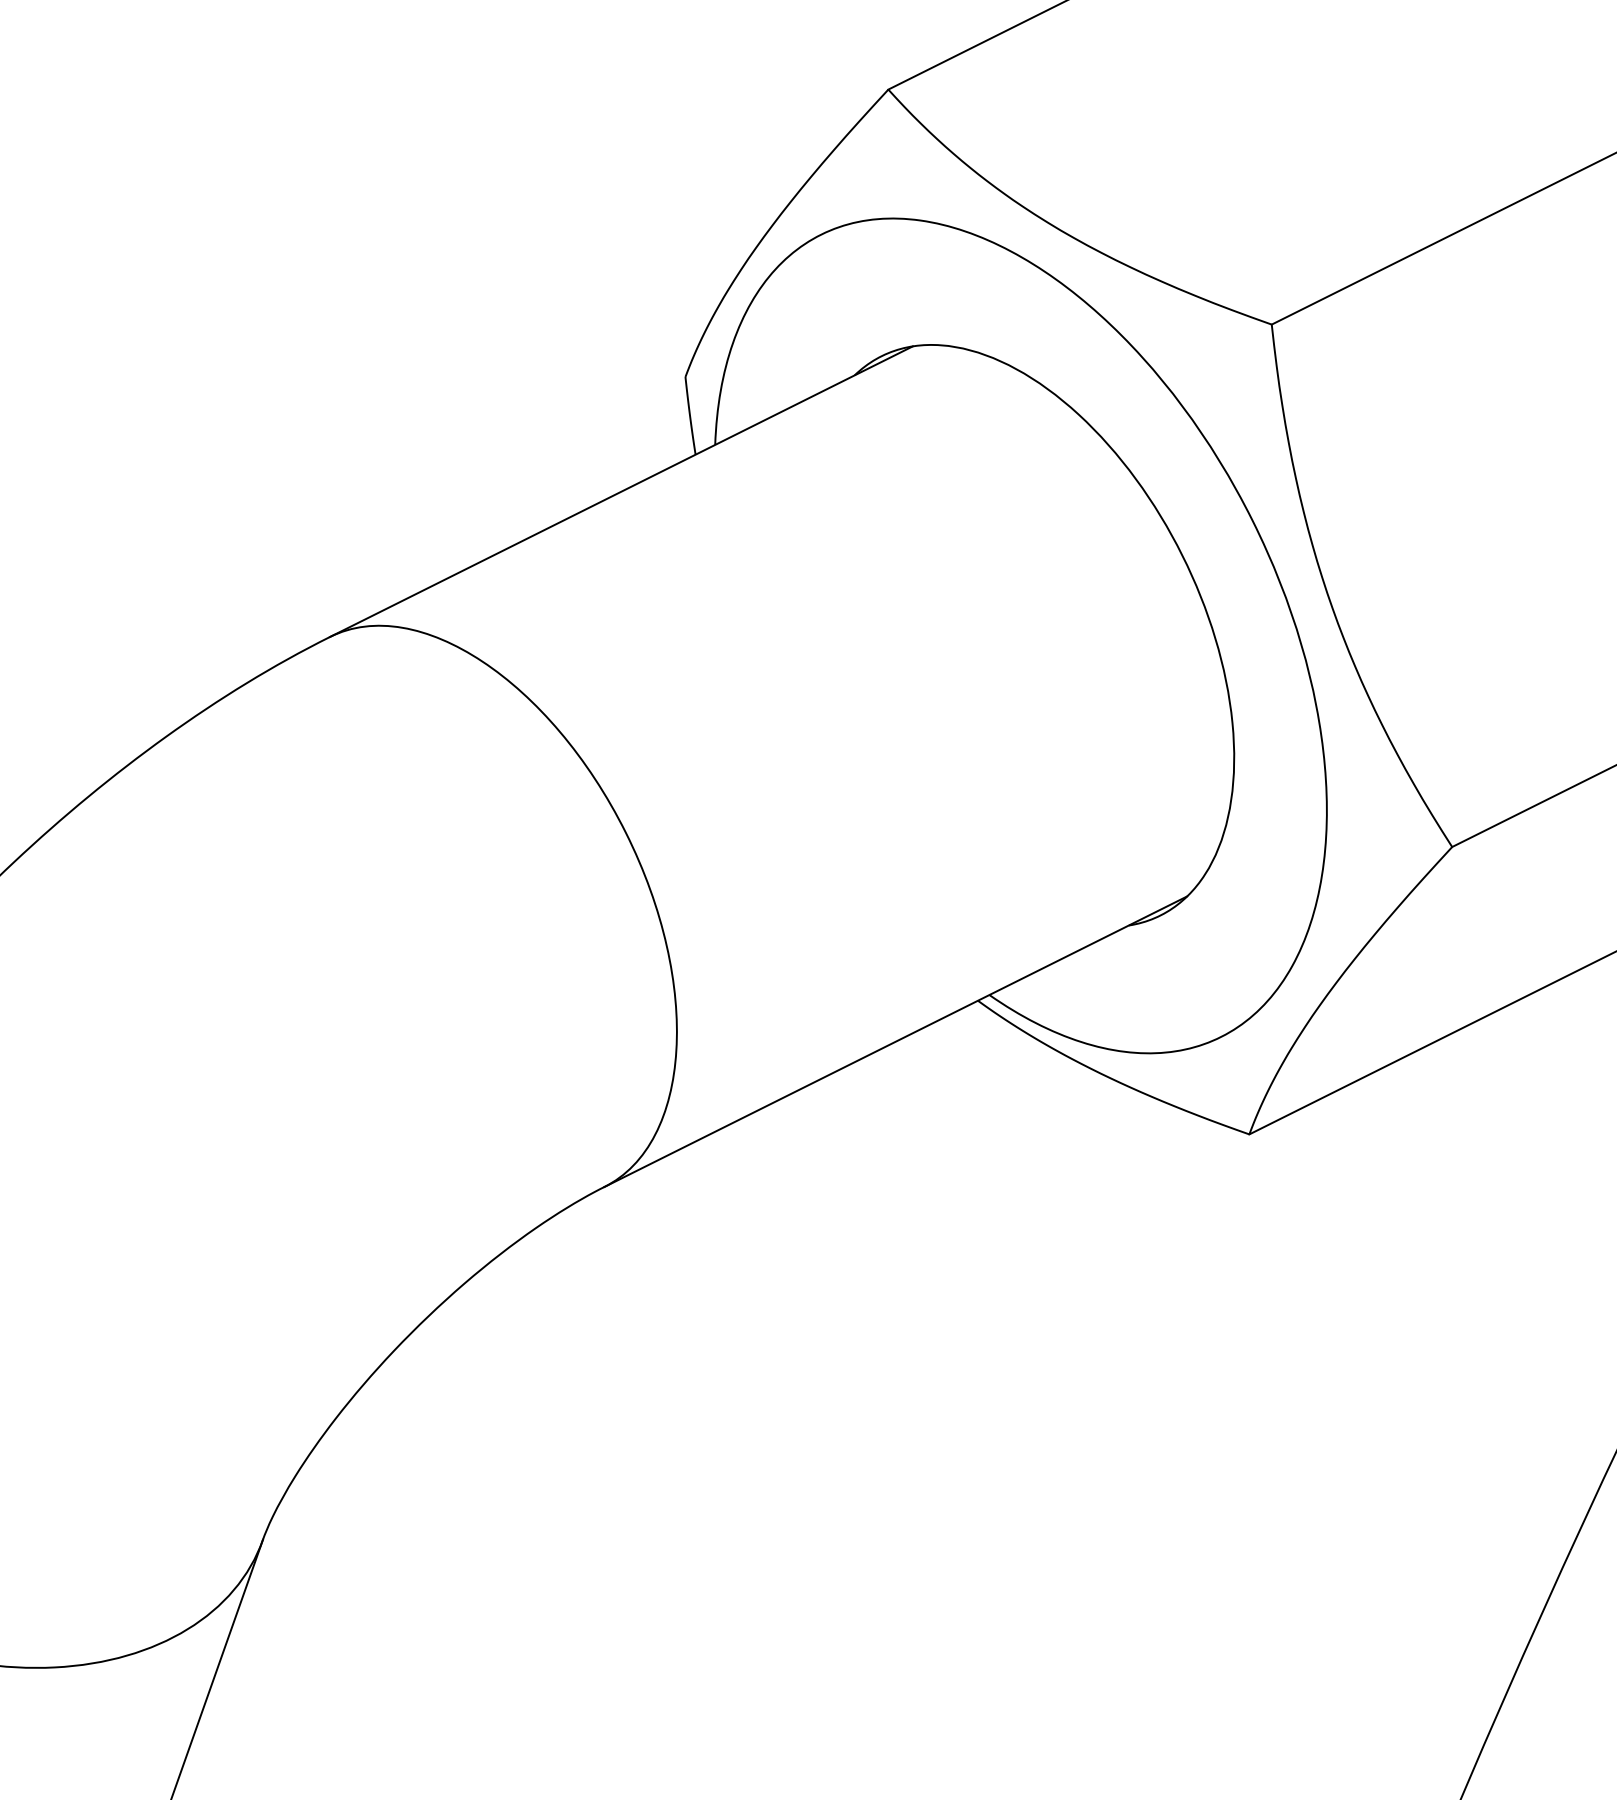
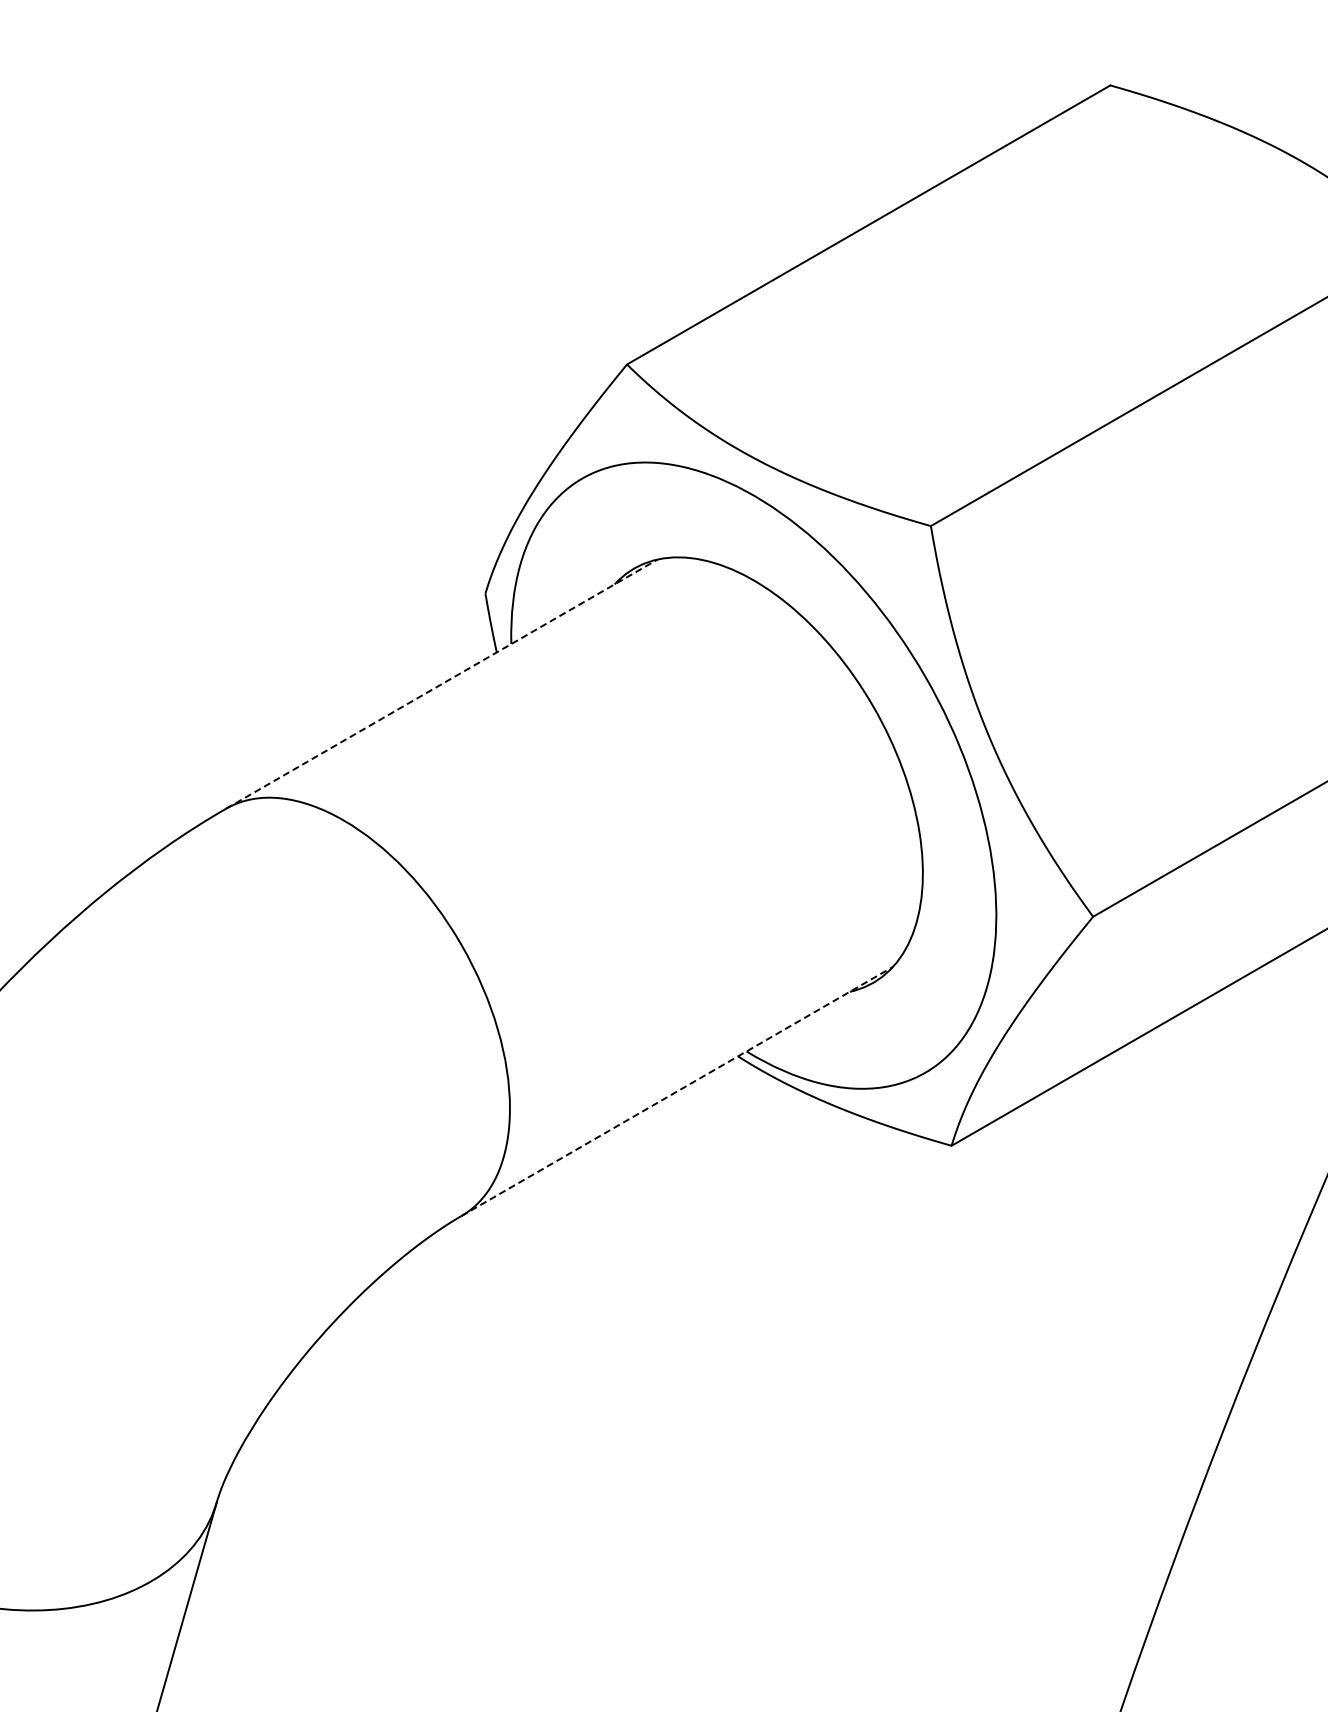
line: (622, 490) -> (442, 683), solid -> dashed
line: (896, 1041) -> (677, 1091), solid -> dashed

